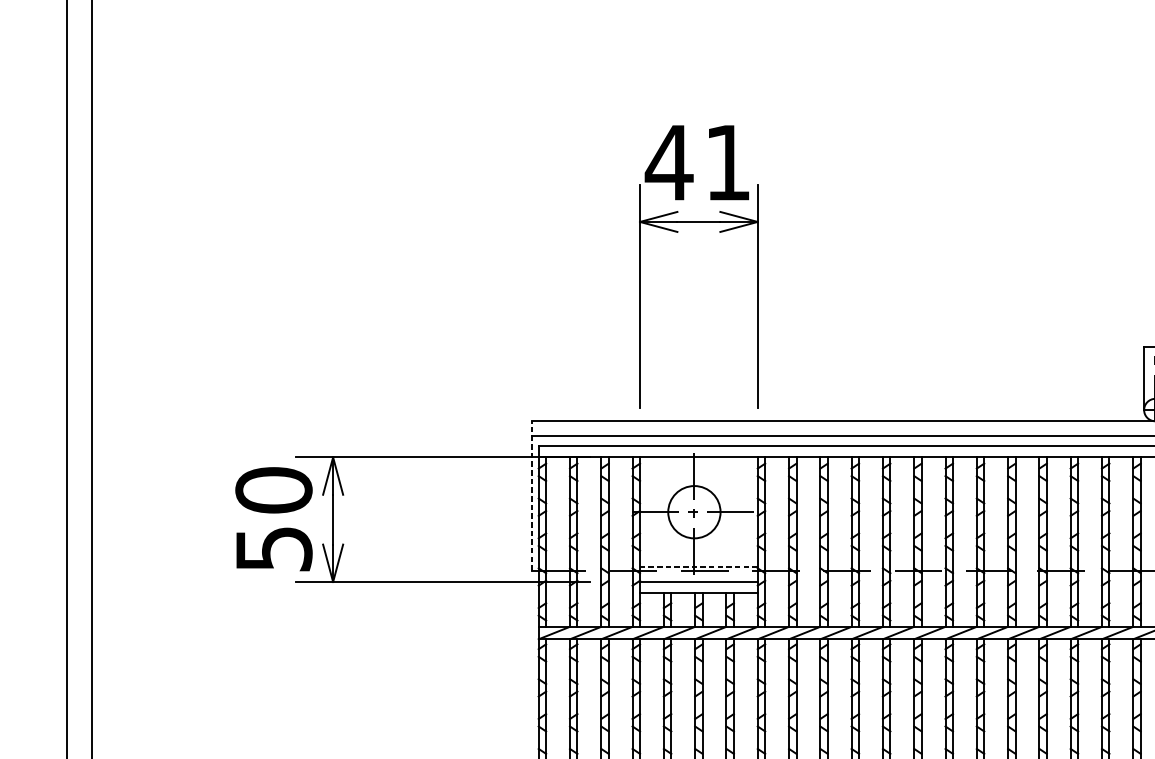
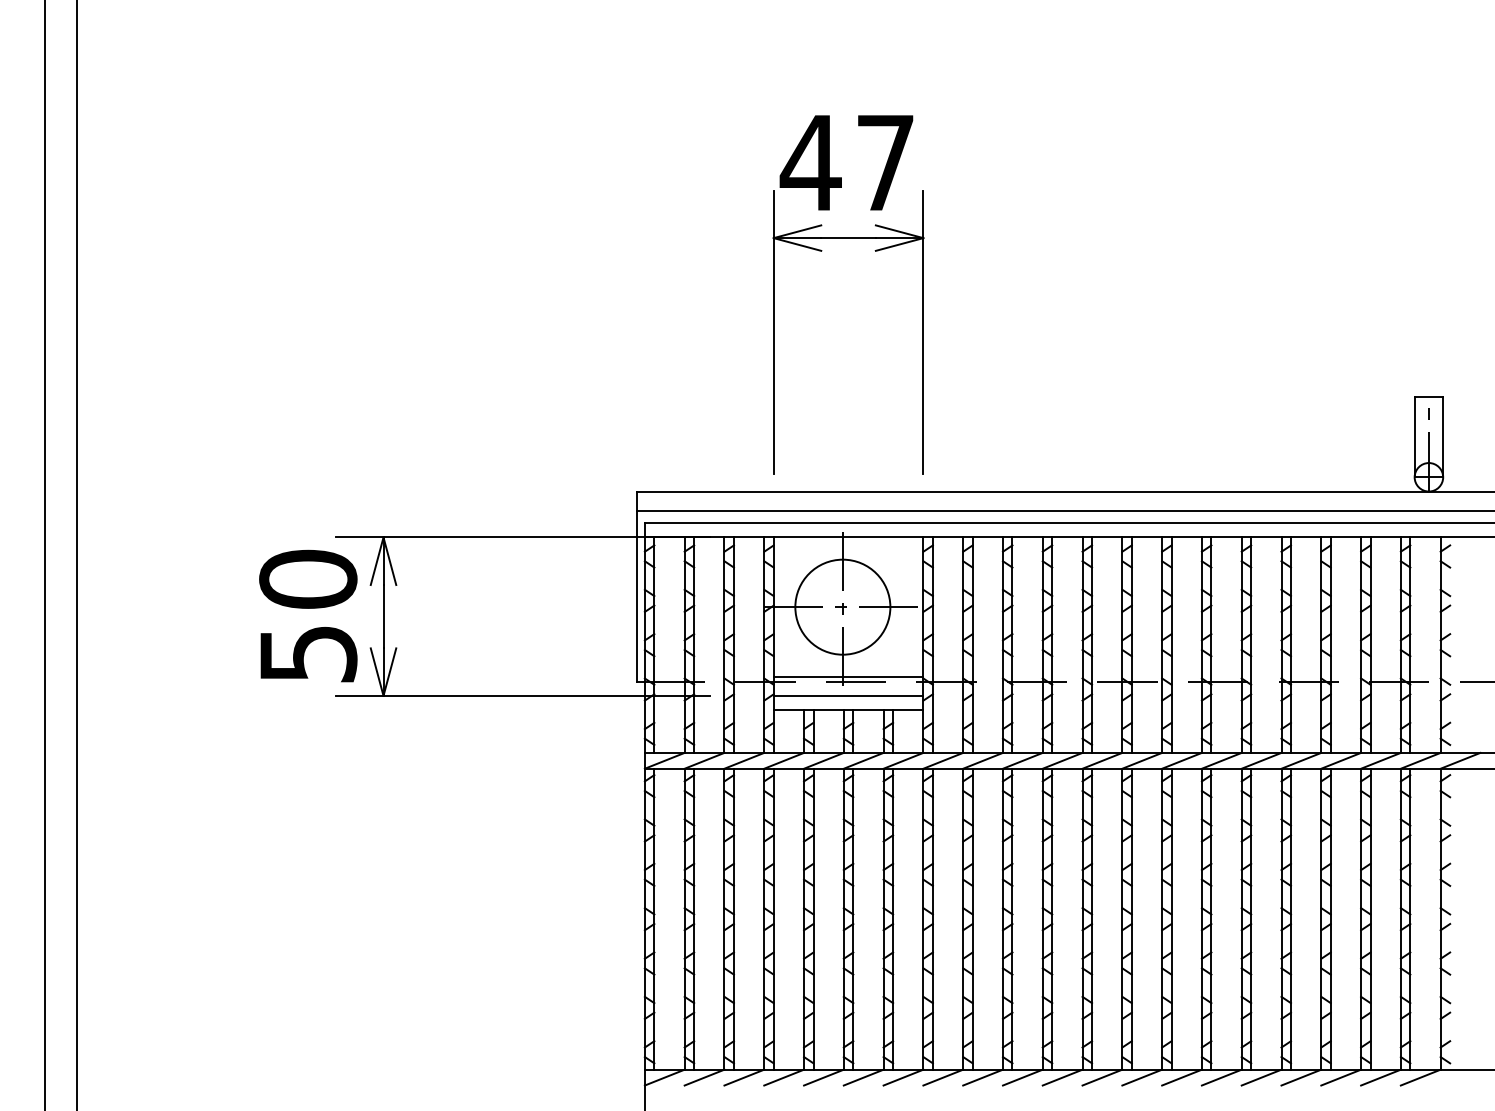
text: (727, 162) -> (885, 162), 41 -> 47
line: (532, 495) -> (636, 586), dashed -> solid
circle: (694, 511) -> (842, 606), size x1.43
line: (698, 566) -> (848, 676), dashed -> solid

